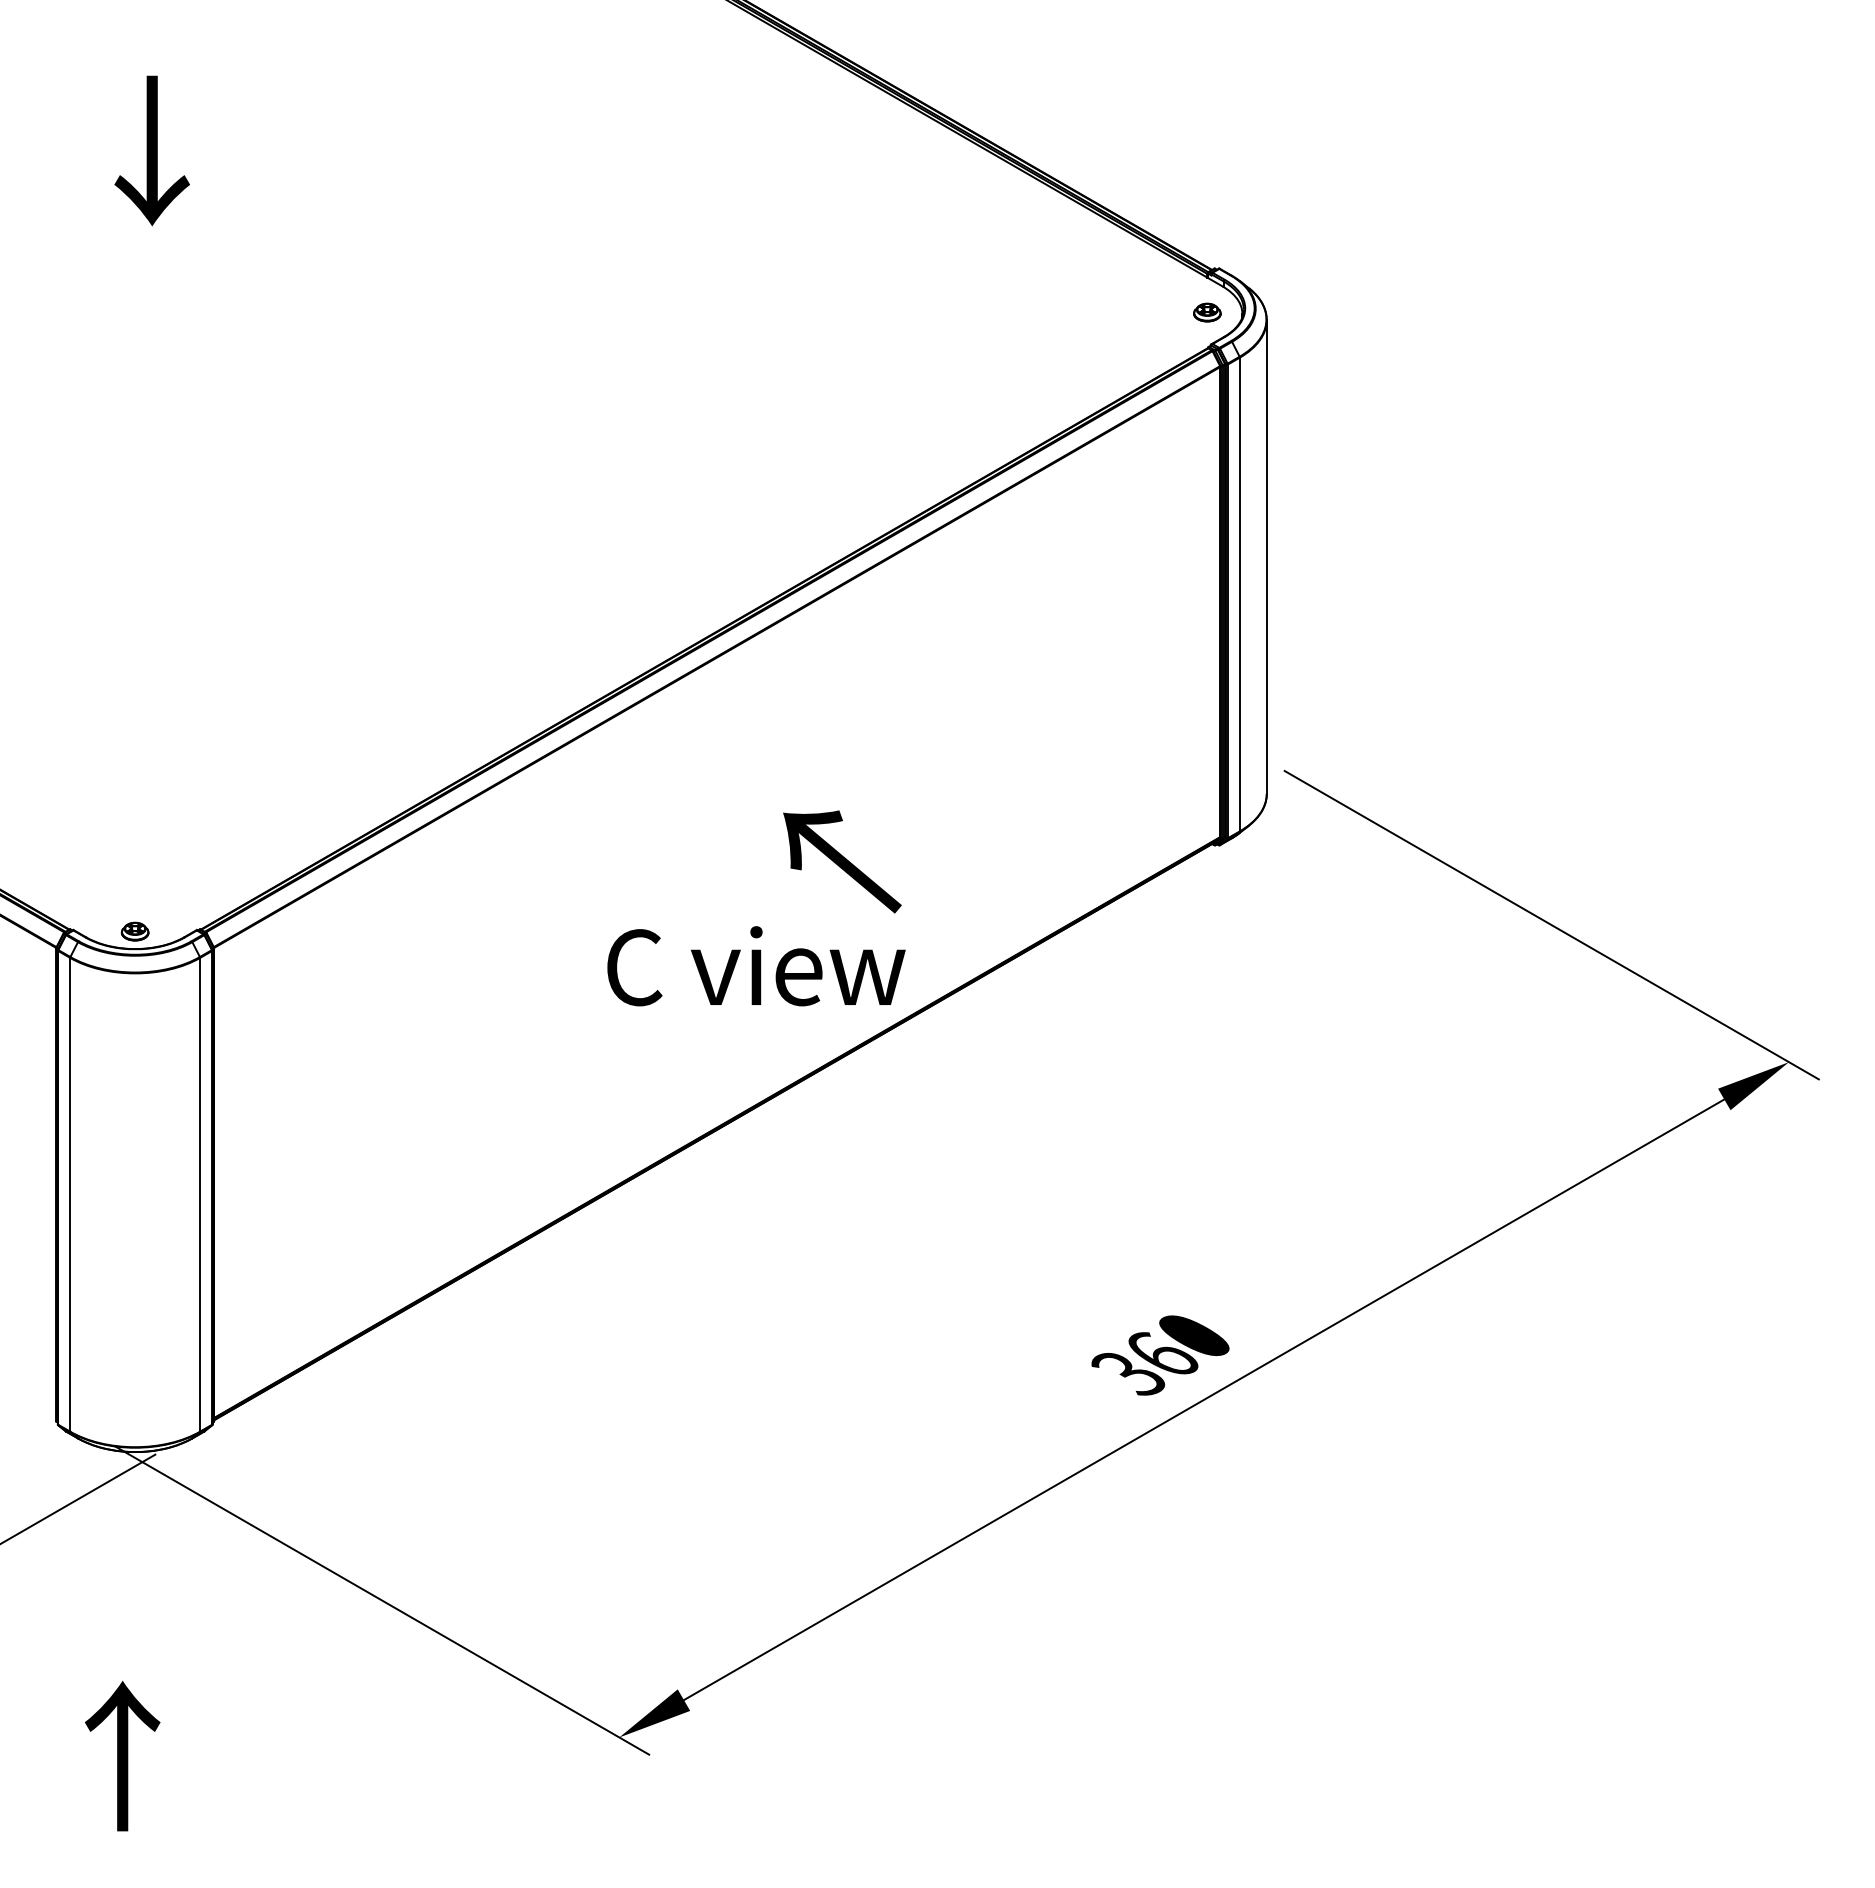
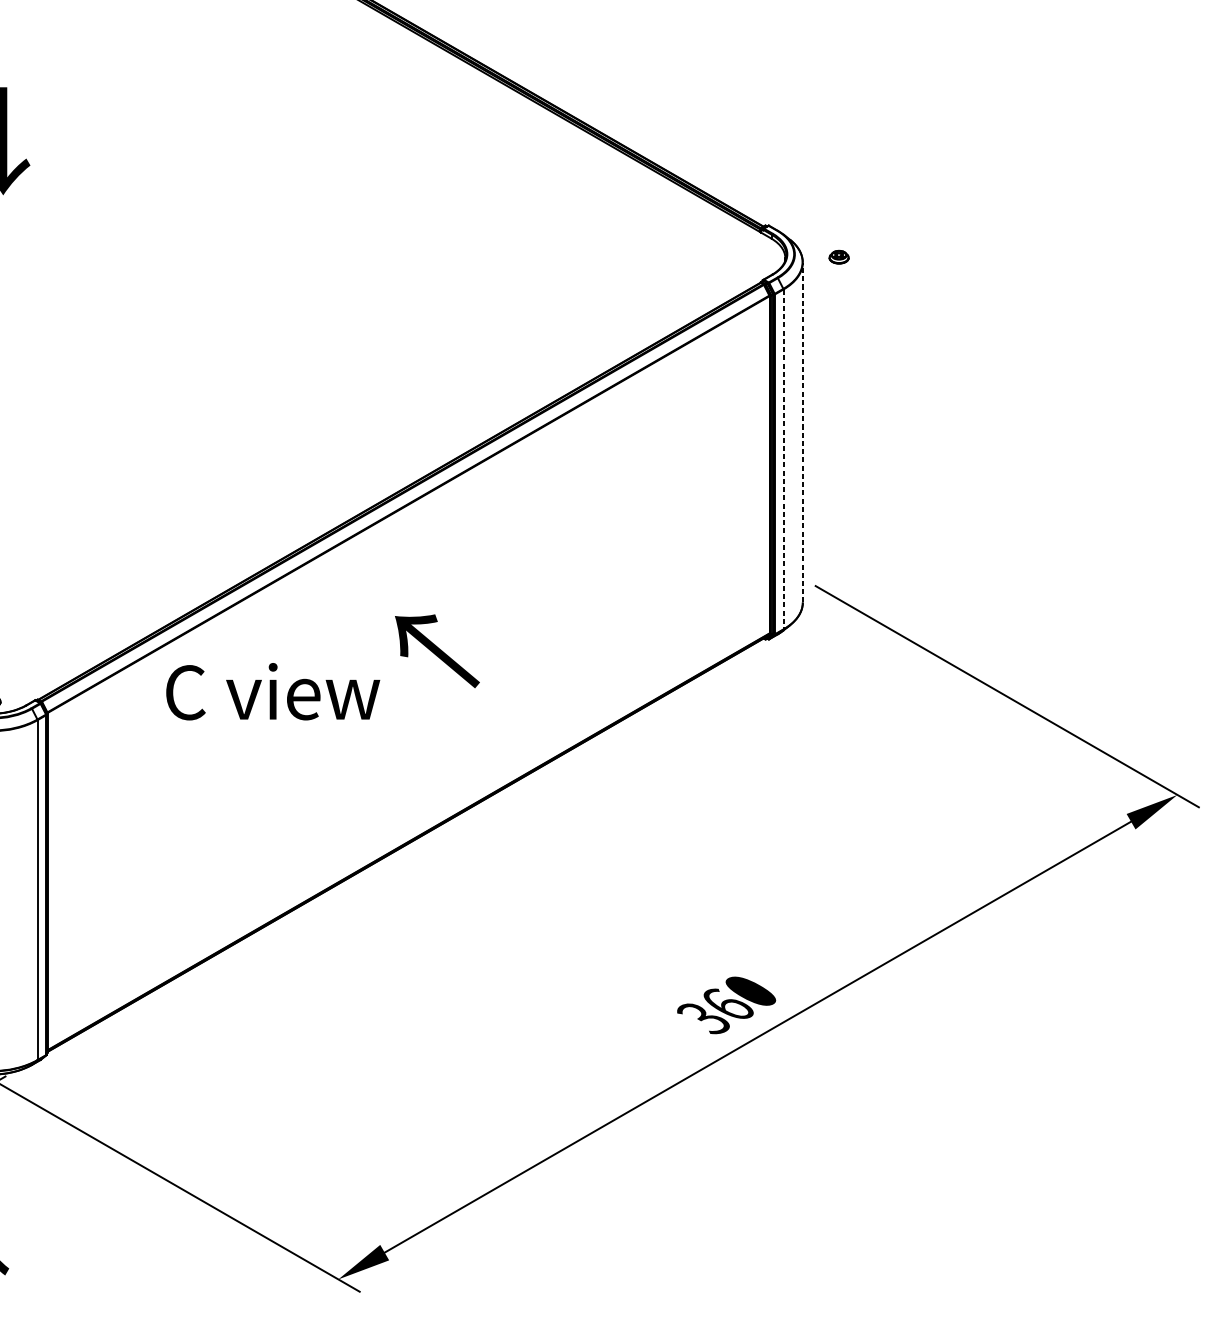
part: (1207, 312) -> (839, 257), moved
line: (1266, 556) -> (802, 432), solid -> dashed
line: (1239, 594) -> (783, 459), solid -> dashed
text: (842, 861) -> (437, 650), moved
text: (756, 966) -> (273, 691), moved

